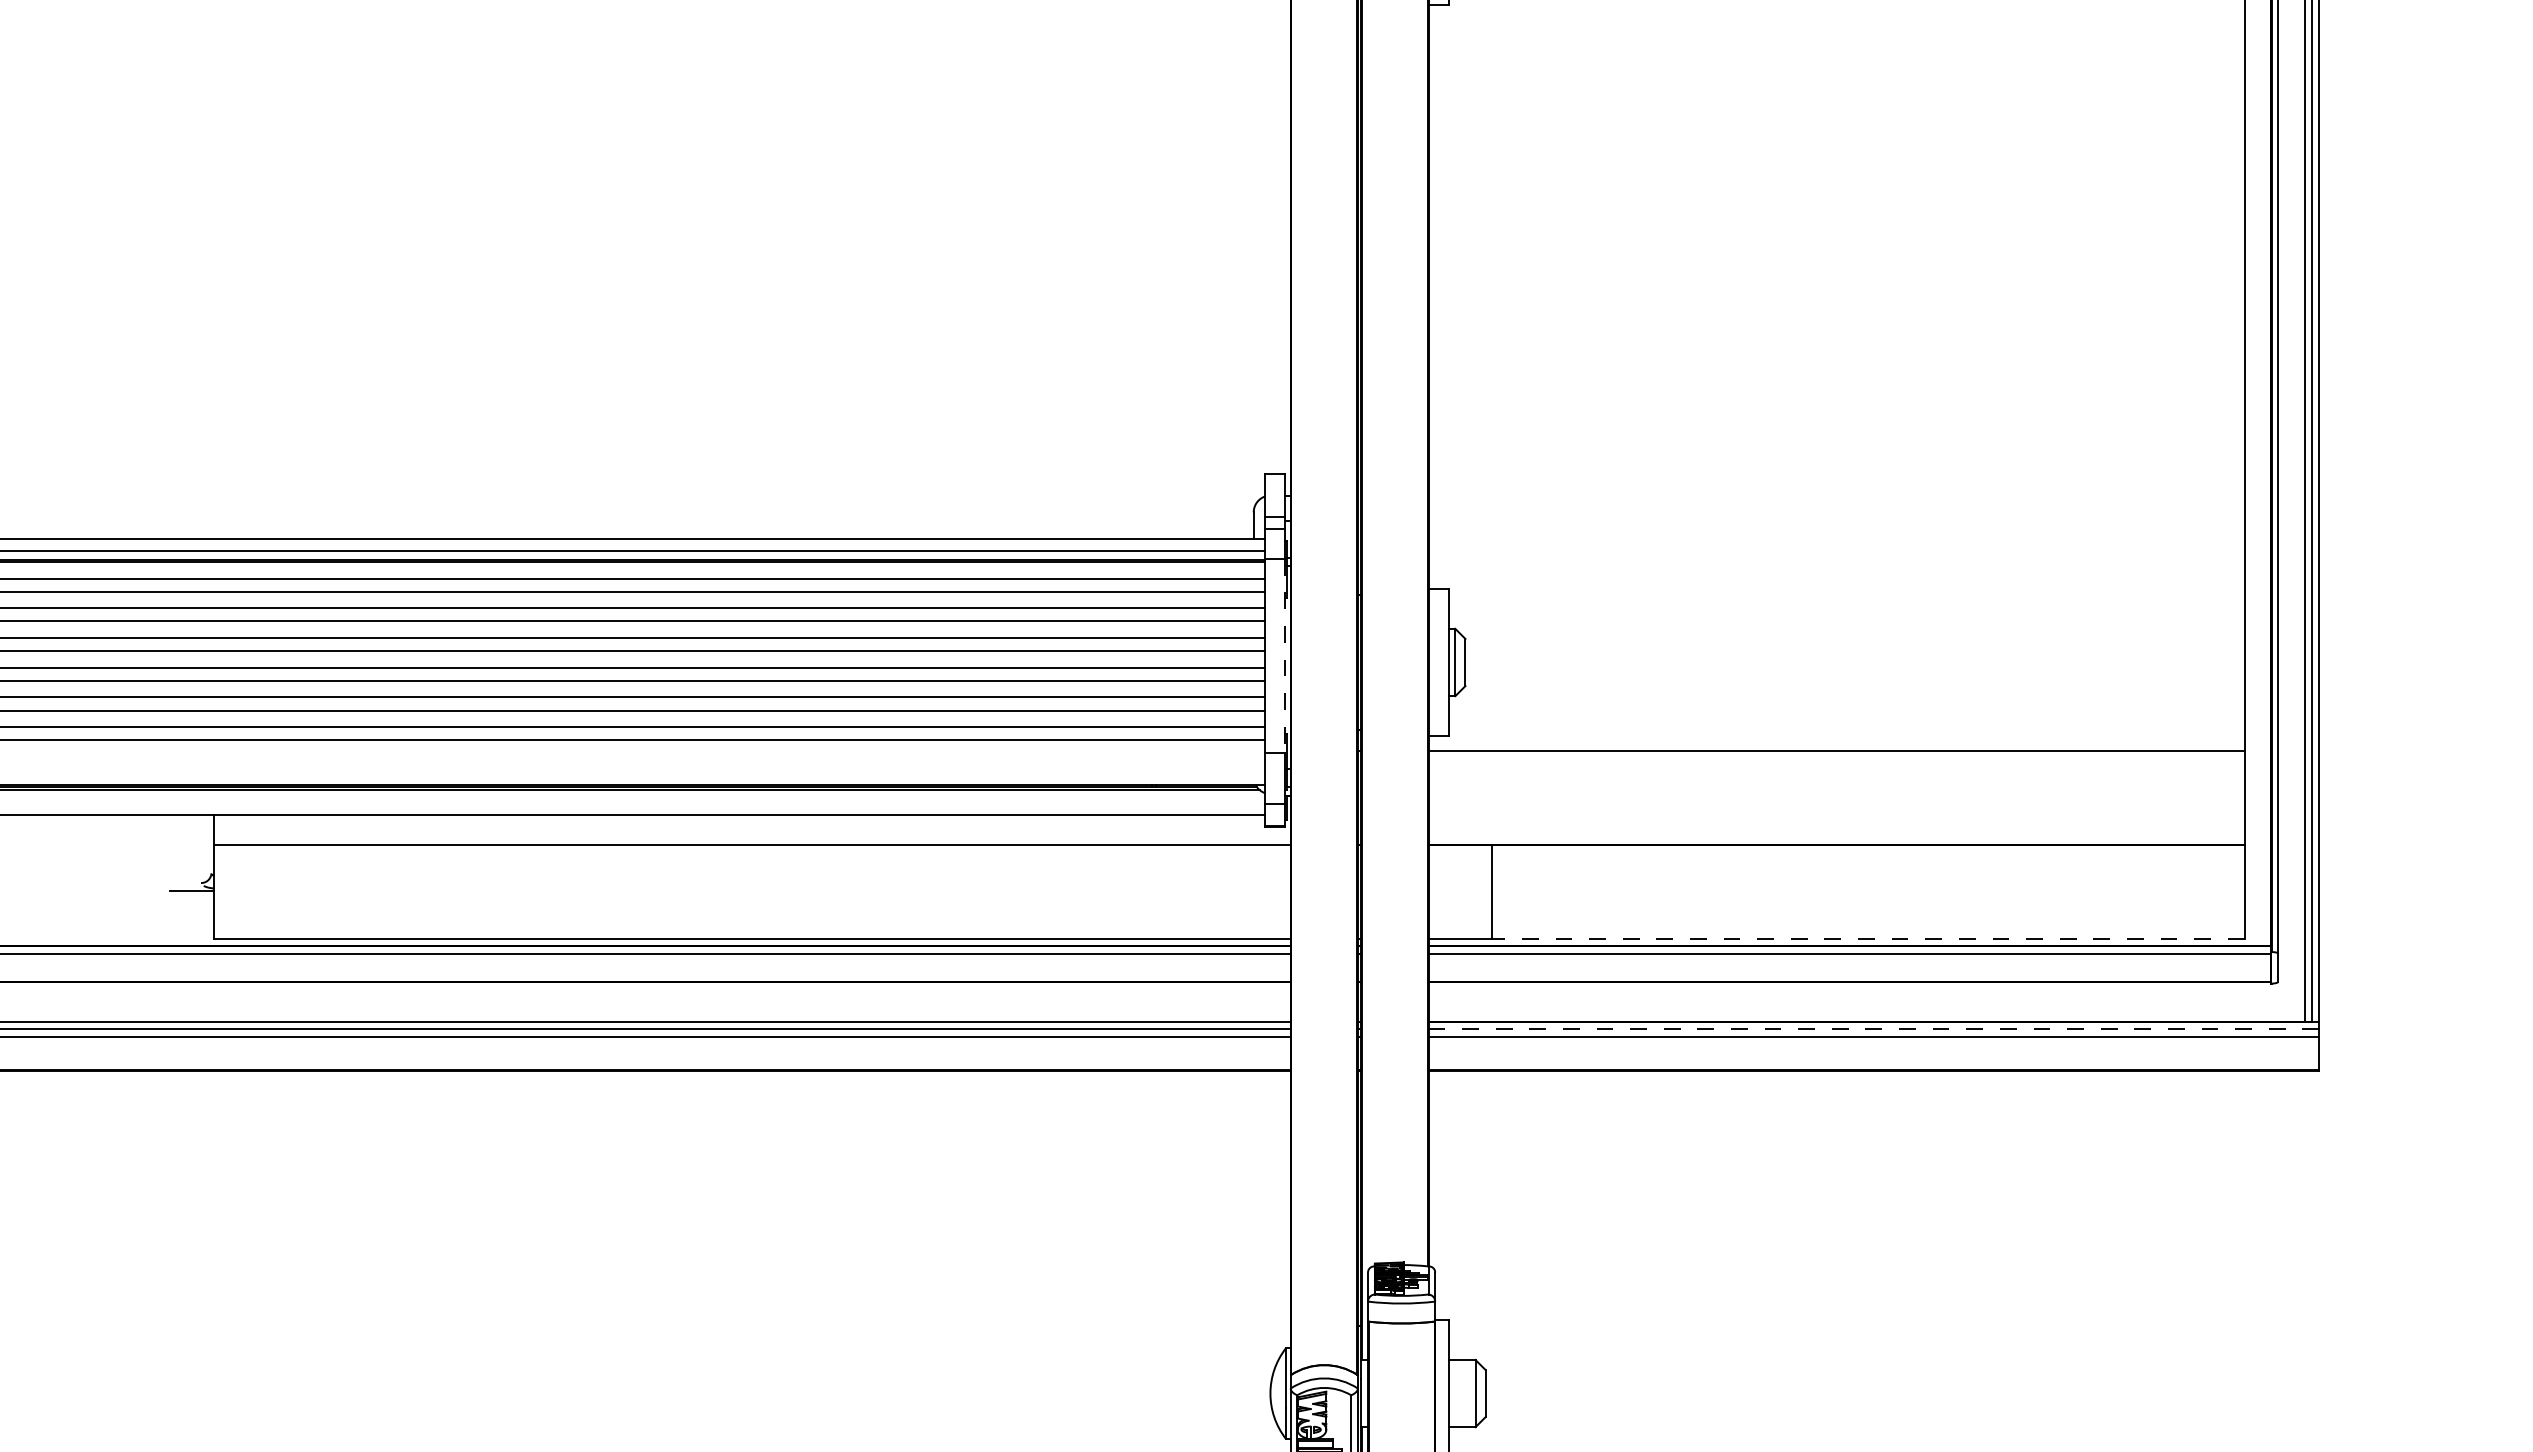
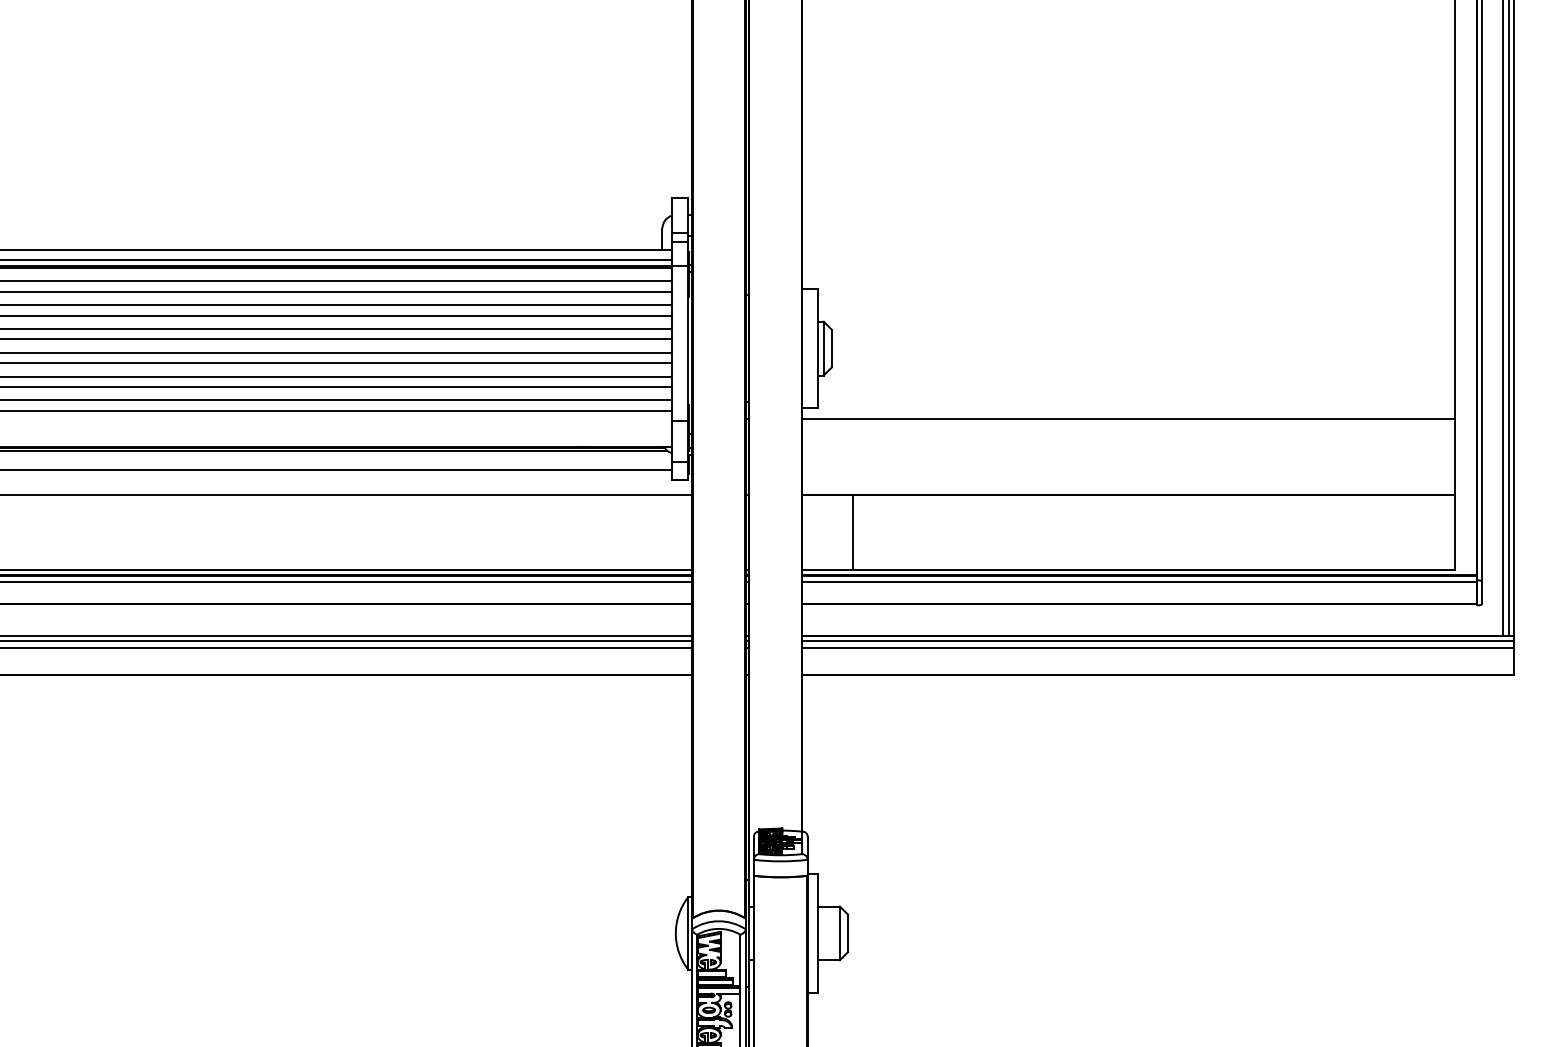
line: (1285, 656) -> (687, 343), dashed -> solid
line: (1867, 939) -> (1153, 570), dashed -> solid
line: (1874, 1028) -> (1159, 641), dashed -> solid

